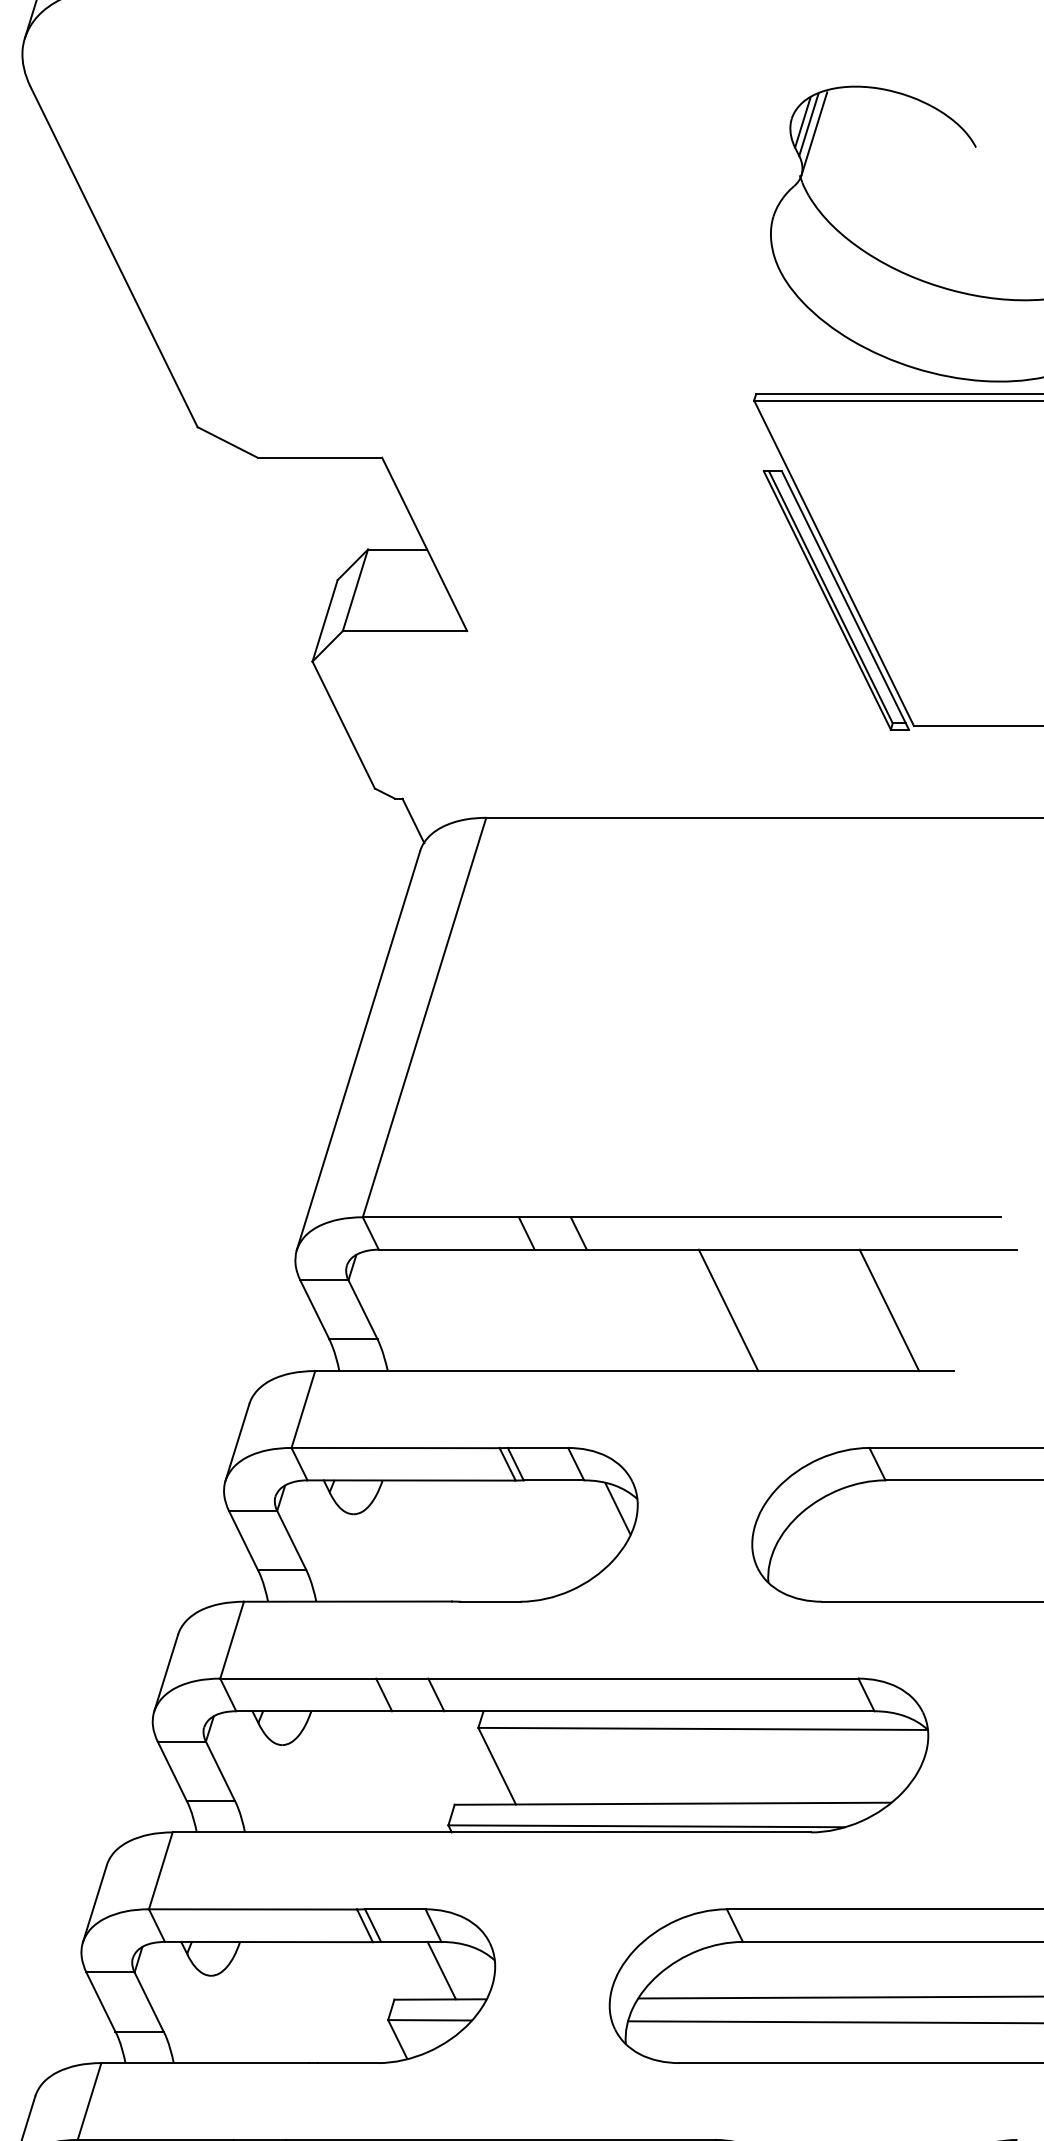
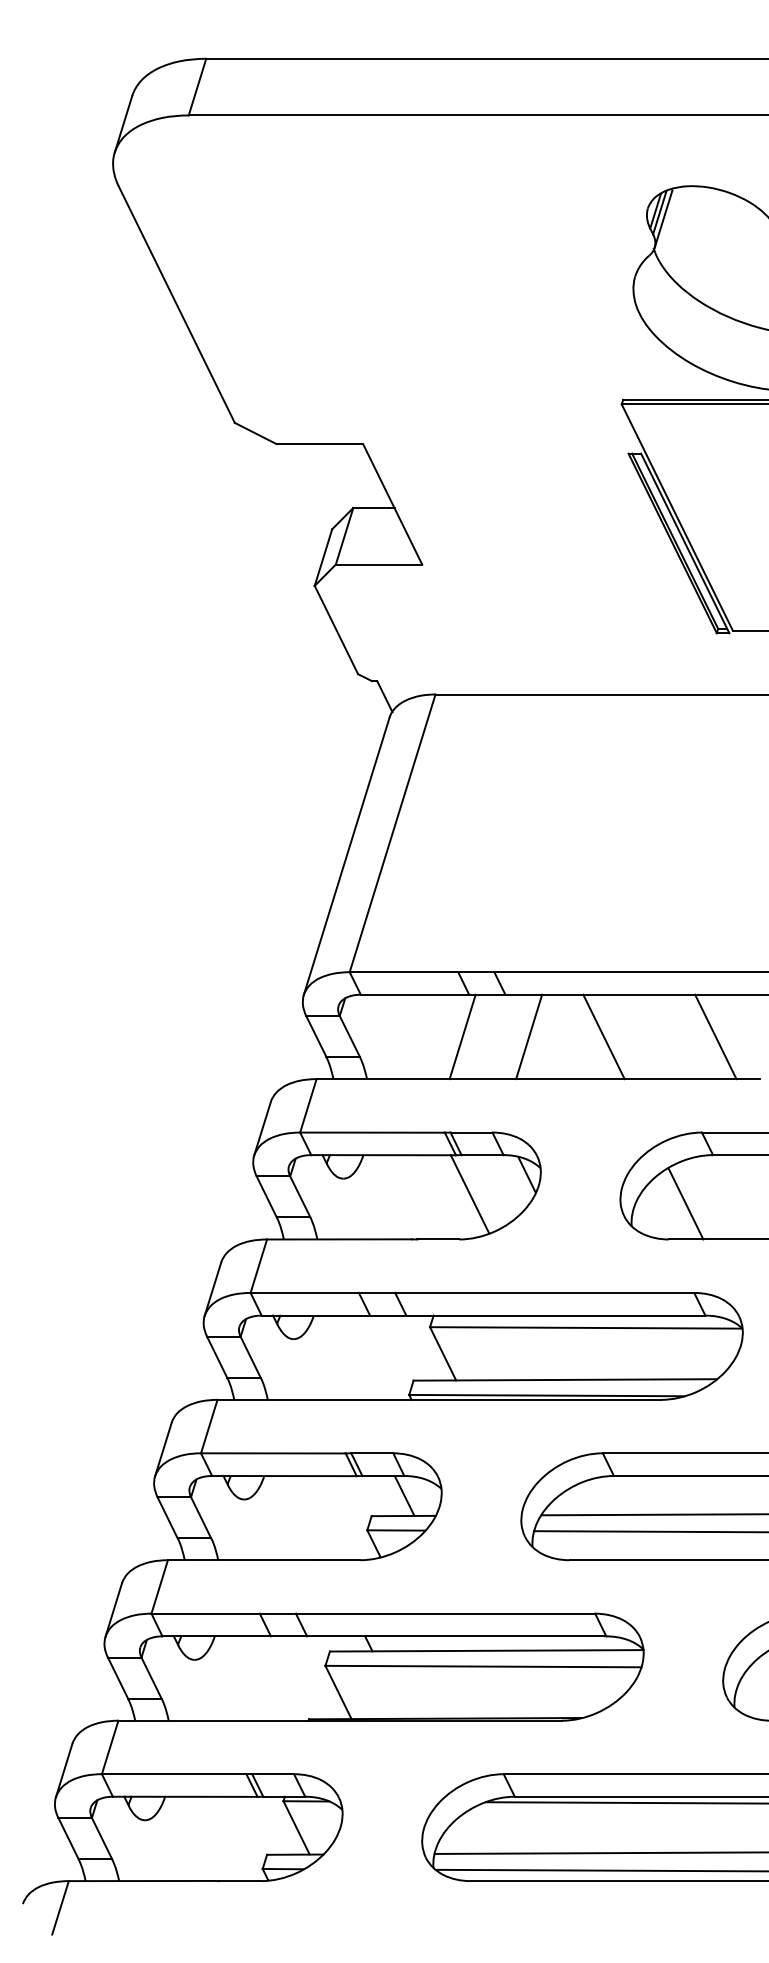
line: (525, 1309) -> (462, 1036), added
line: (621, 1309) -> (529, 1036), added
line: (535, 1537) -> (469, 1194), added
line: (845, 1549) -> (685, 1203), added

